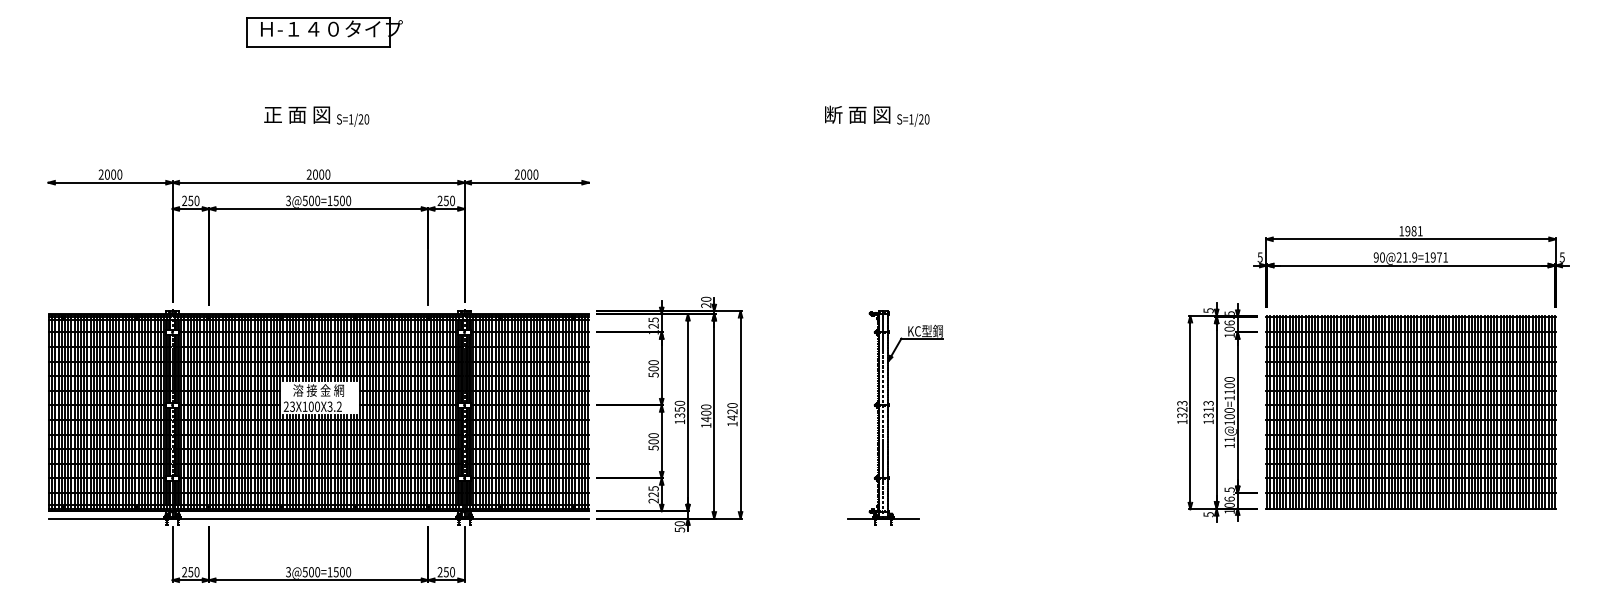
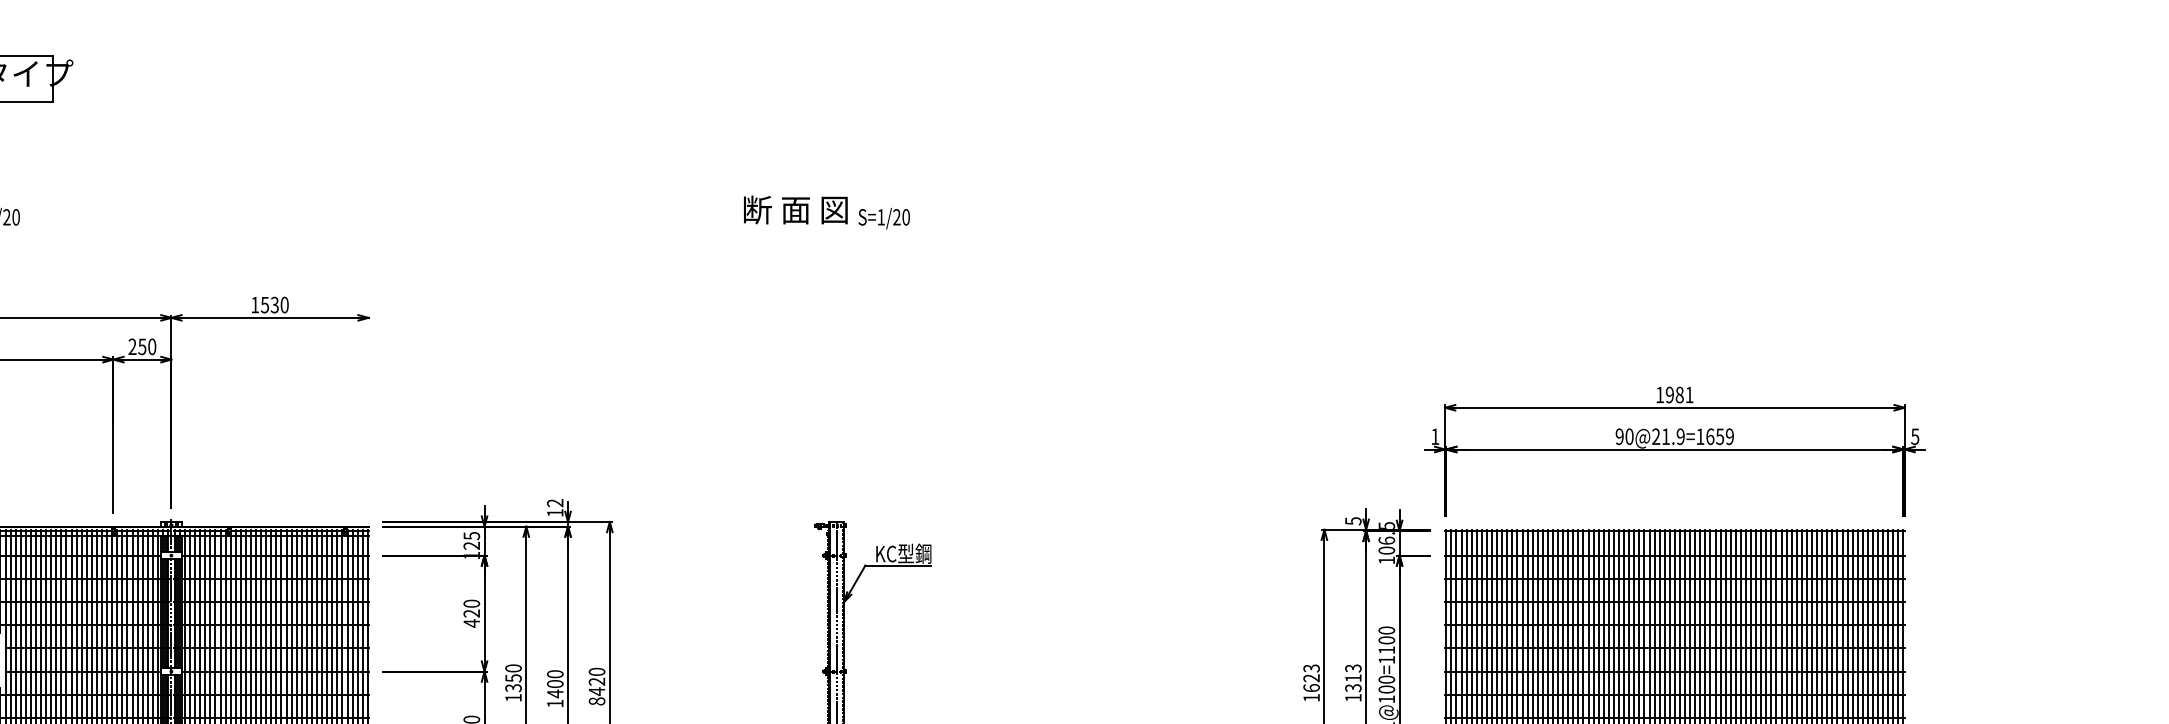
text: (523, 174) -> (264, 304), 2000 -> 1530
text: (1259, 257) -> (1434, 436), 5 -> 1
text: (1439, 257) -> (1720, 436), 90@21.9=1971 -> 90@21.9=1659
text: (706, 301) -> (555, 506), 20 -> 12
text: (653, 371) -> (471, 617), 500 -> 420
text: (1182, 415) -> (1311, 687), 1323 -> 1623
text: (732, 423) -> (596, 700), 1420 -> 8420

